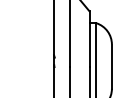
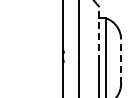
line: (89, 39) -> (98, 34), solid -> dashed
line: (112, 66) -> (121, 61), solid -> dashed

